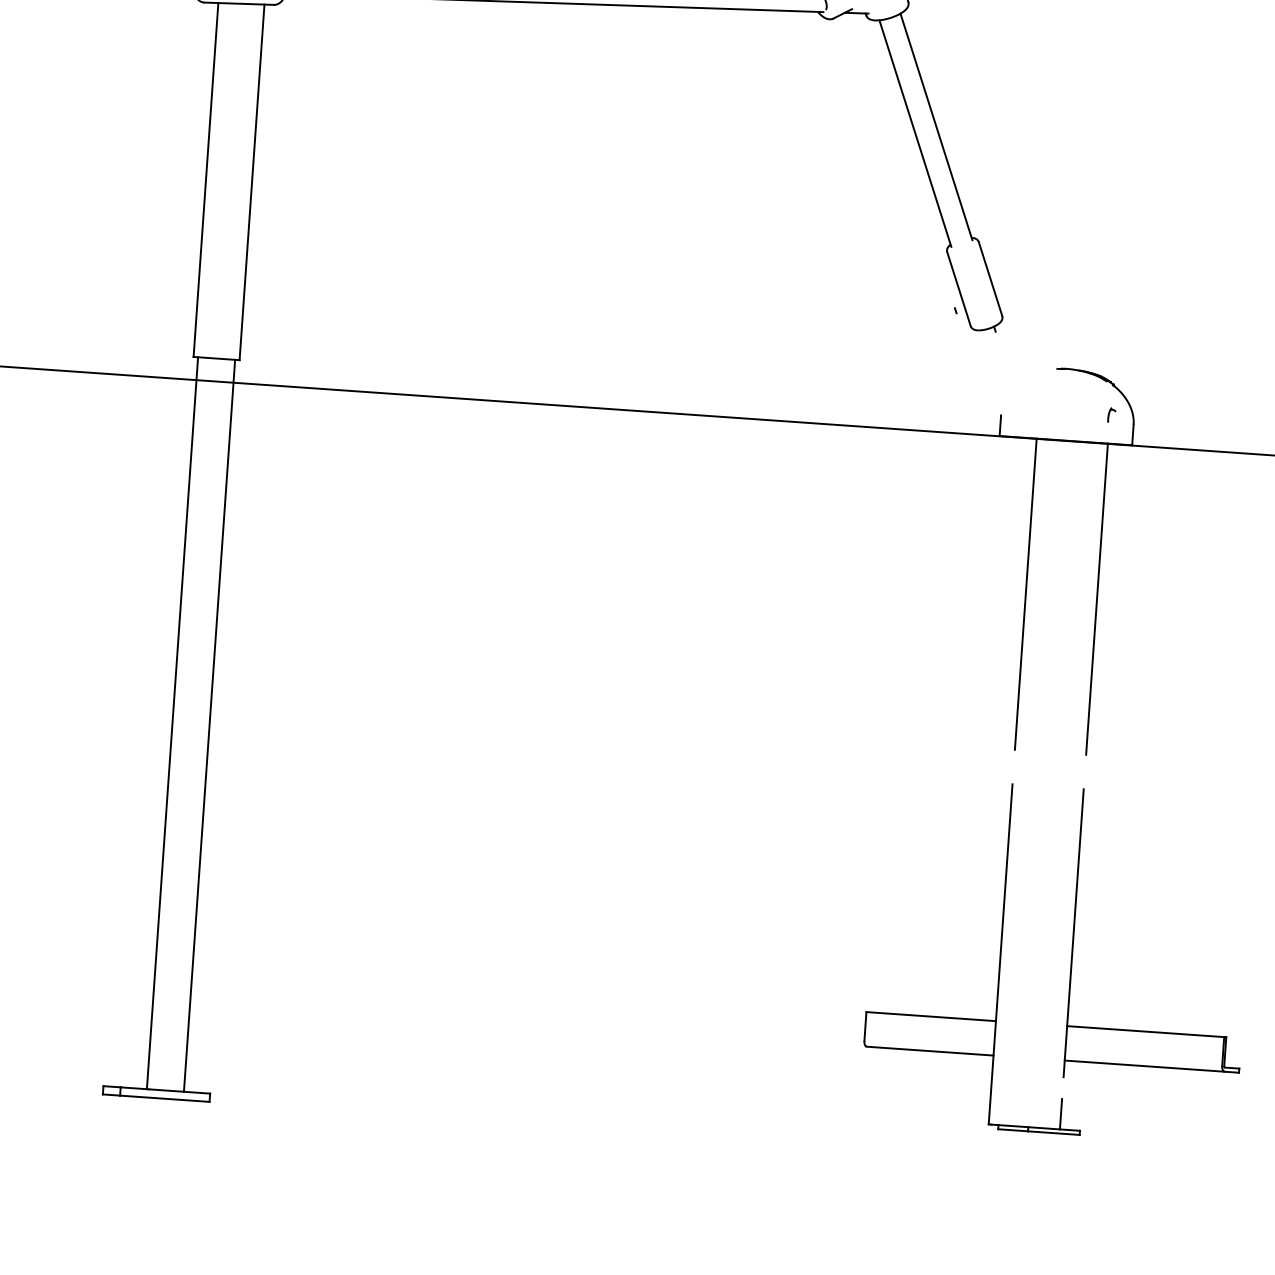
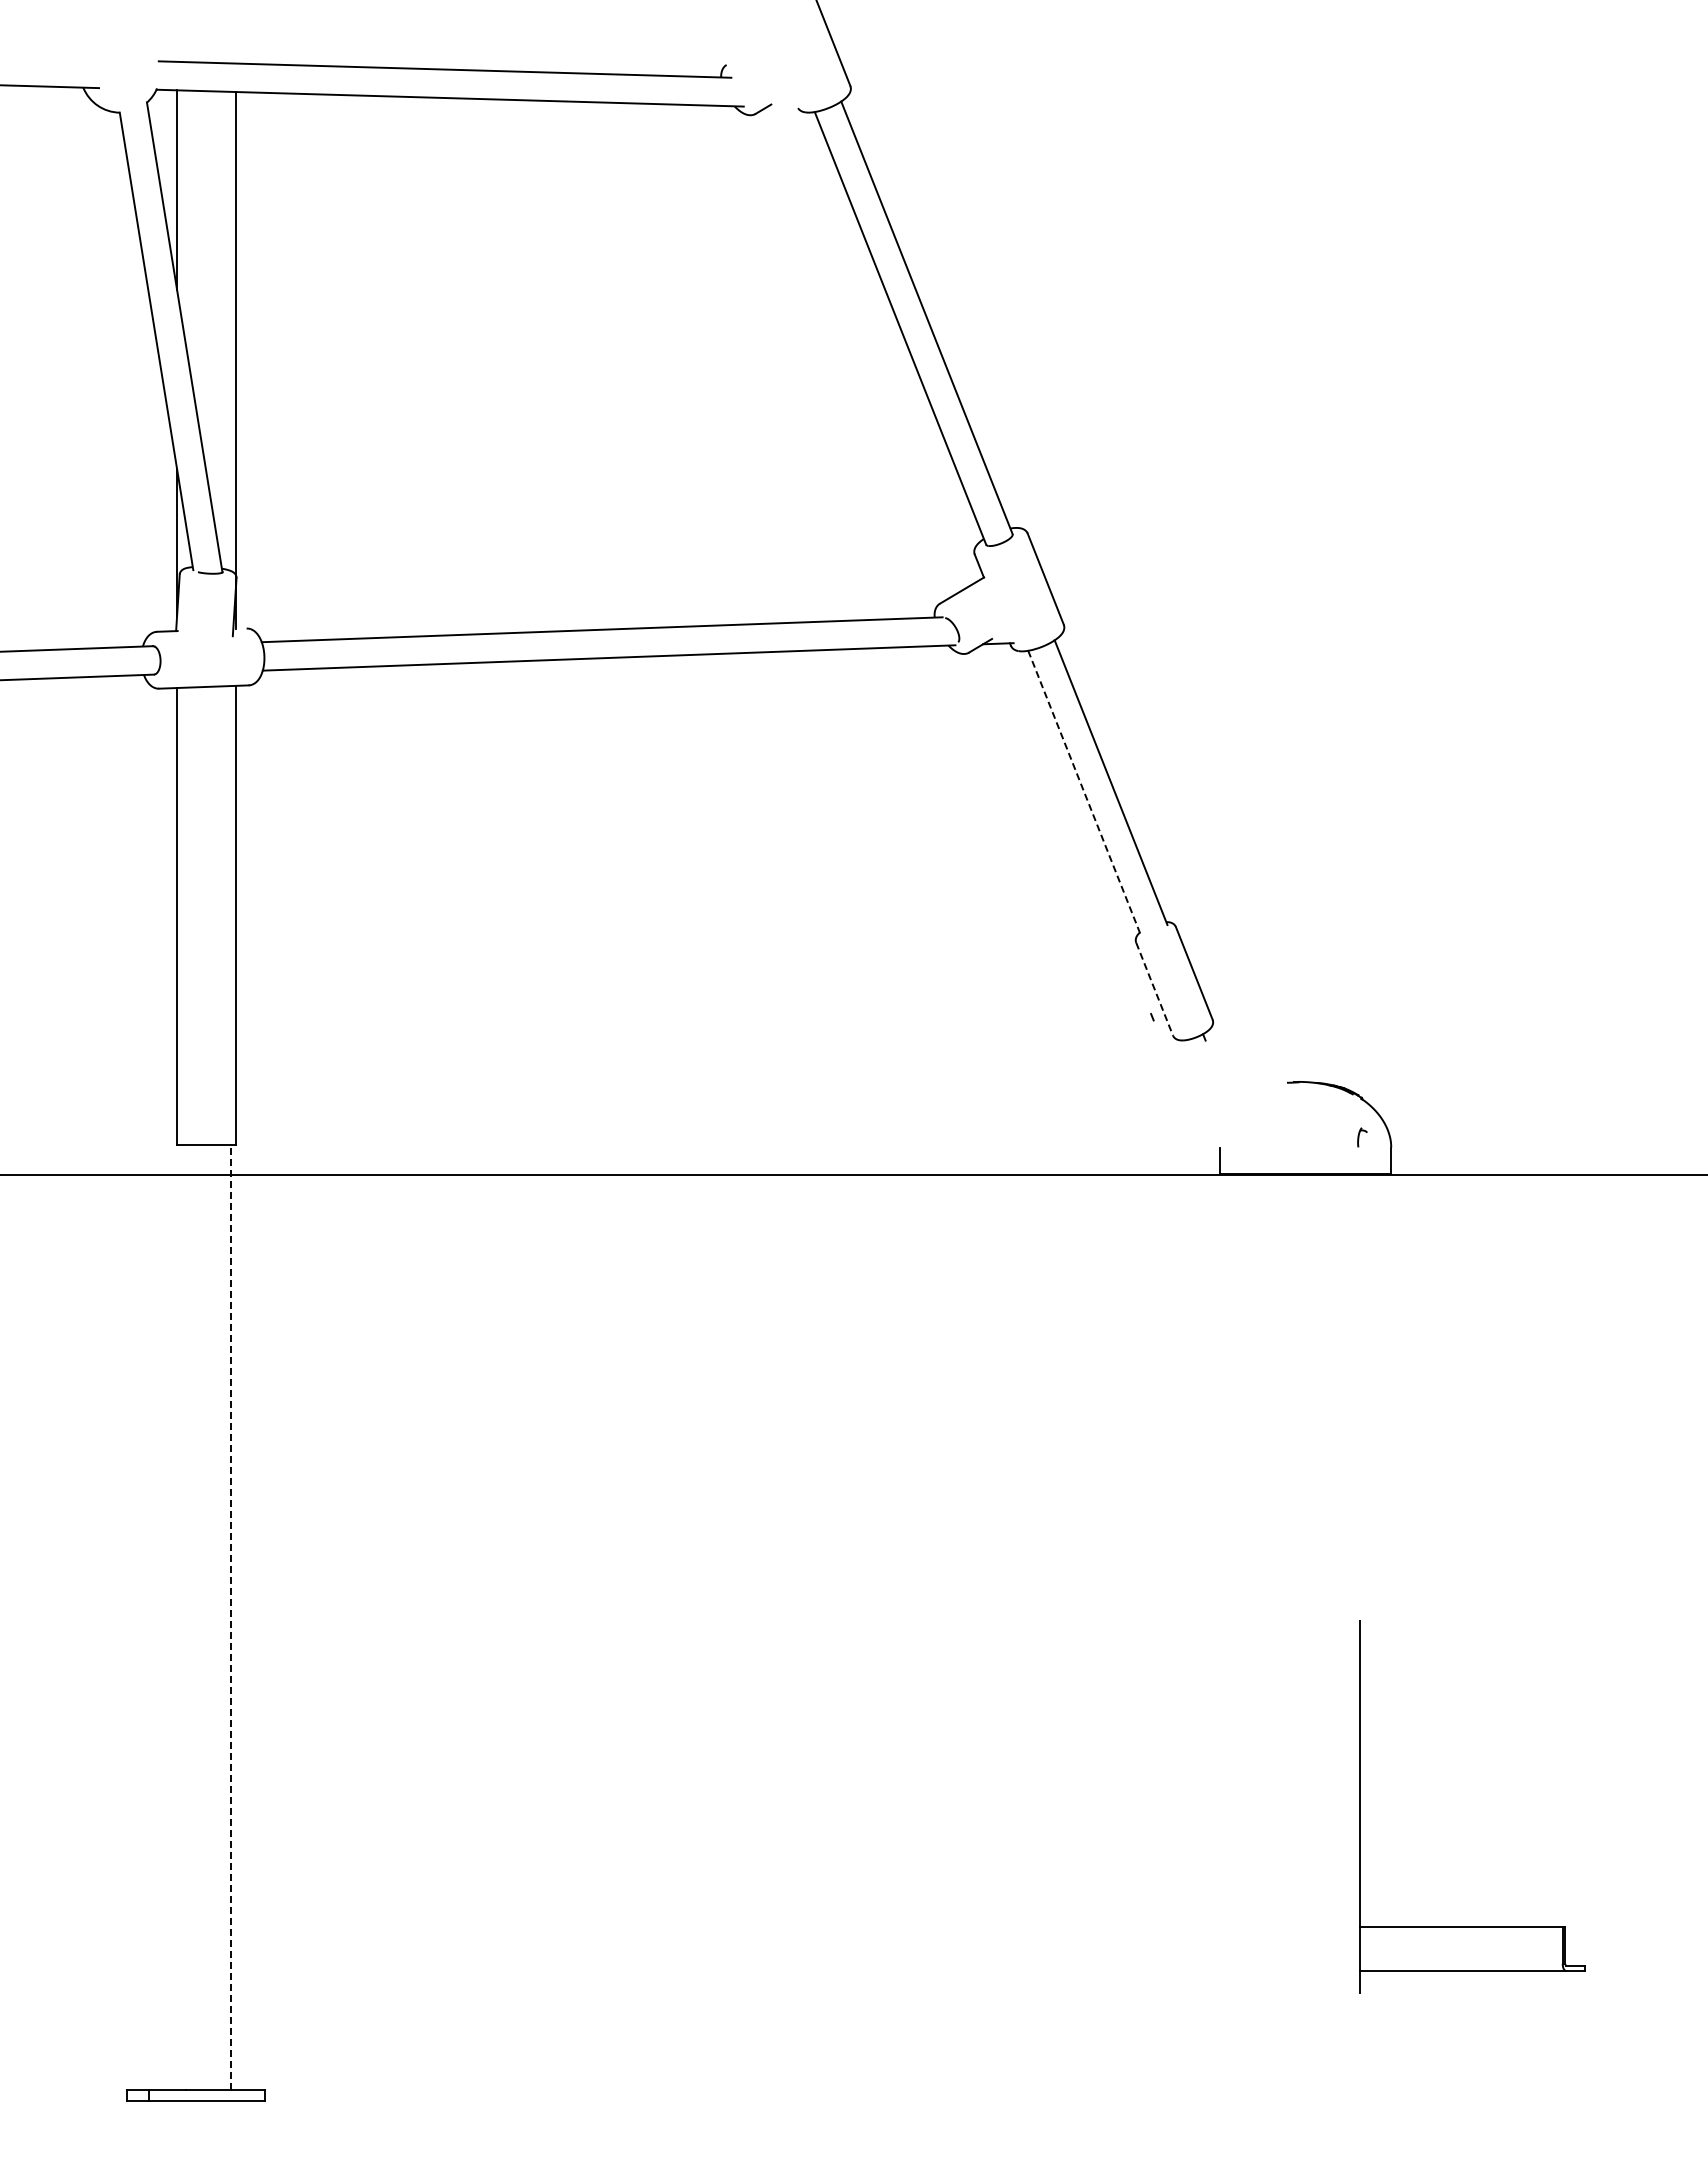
line: (915, 133) -> (1084, 793), solid -> dashed
line: (958, 289) -> (1154, 989), solid -> dashed
line: (1025, 594) -> (1267, 1375), removed
line: (1096, 599) -> (1359, 1375), removed
line: (172, 723) -> (182, 1617), removed
line: (209, 725) -> (230, 1617), solid -> dashed
part: (1000, 956) -> (1267, 1842), removed

